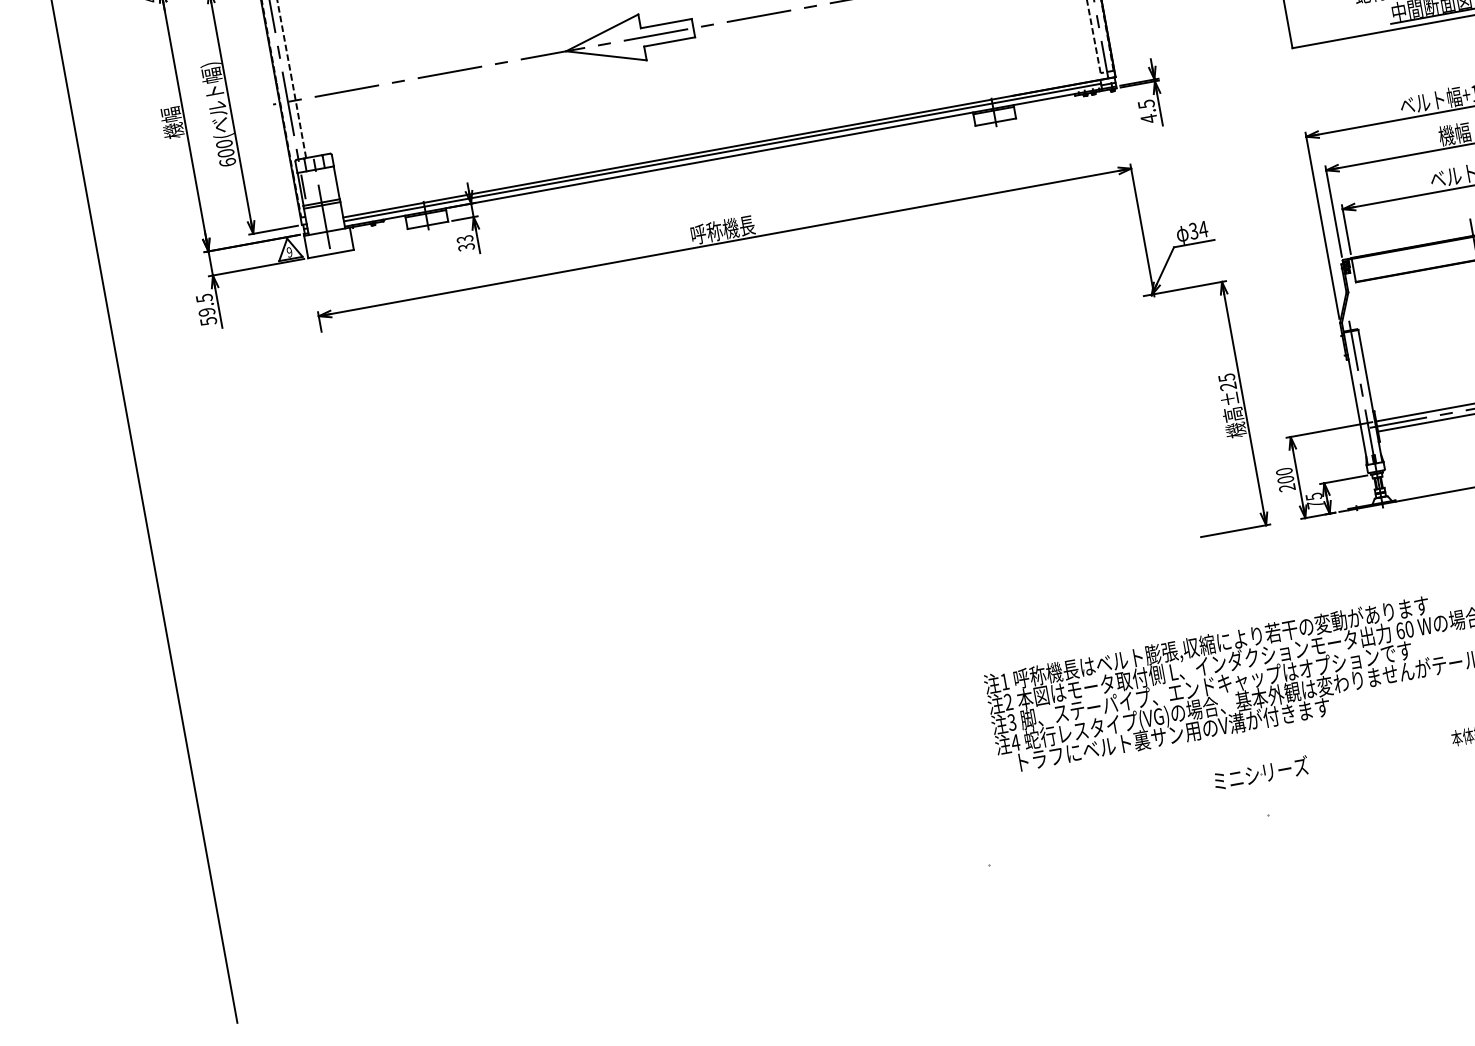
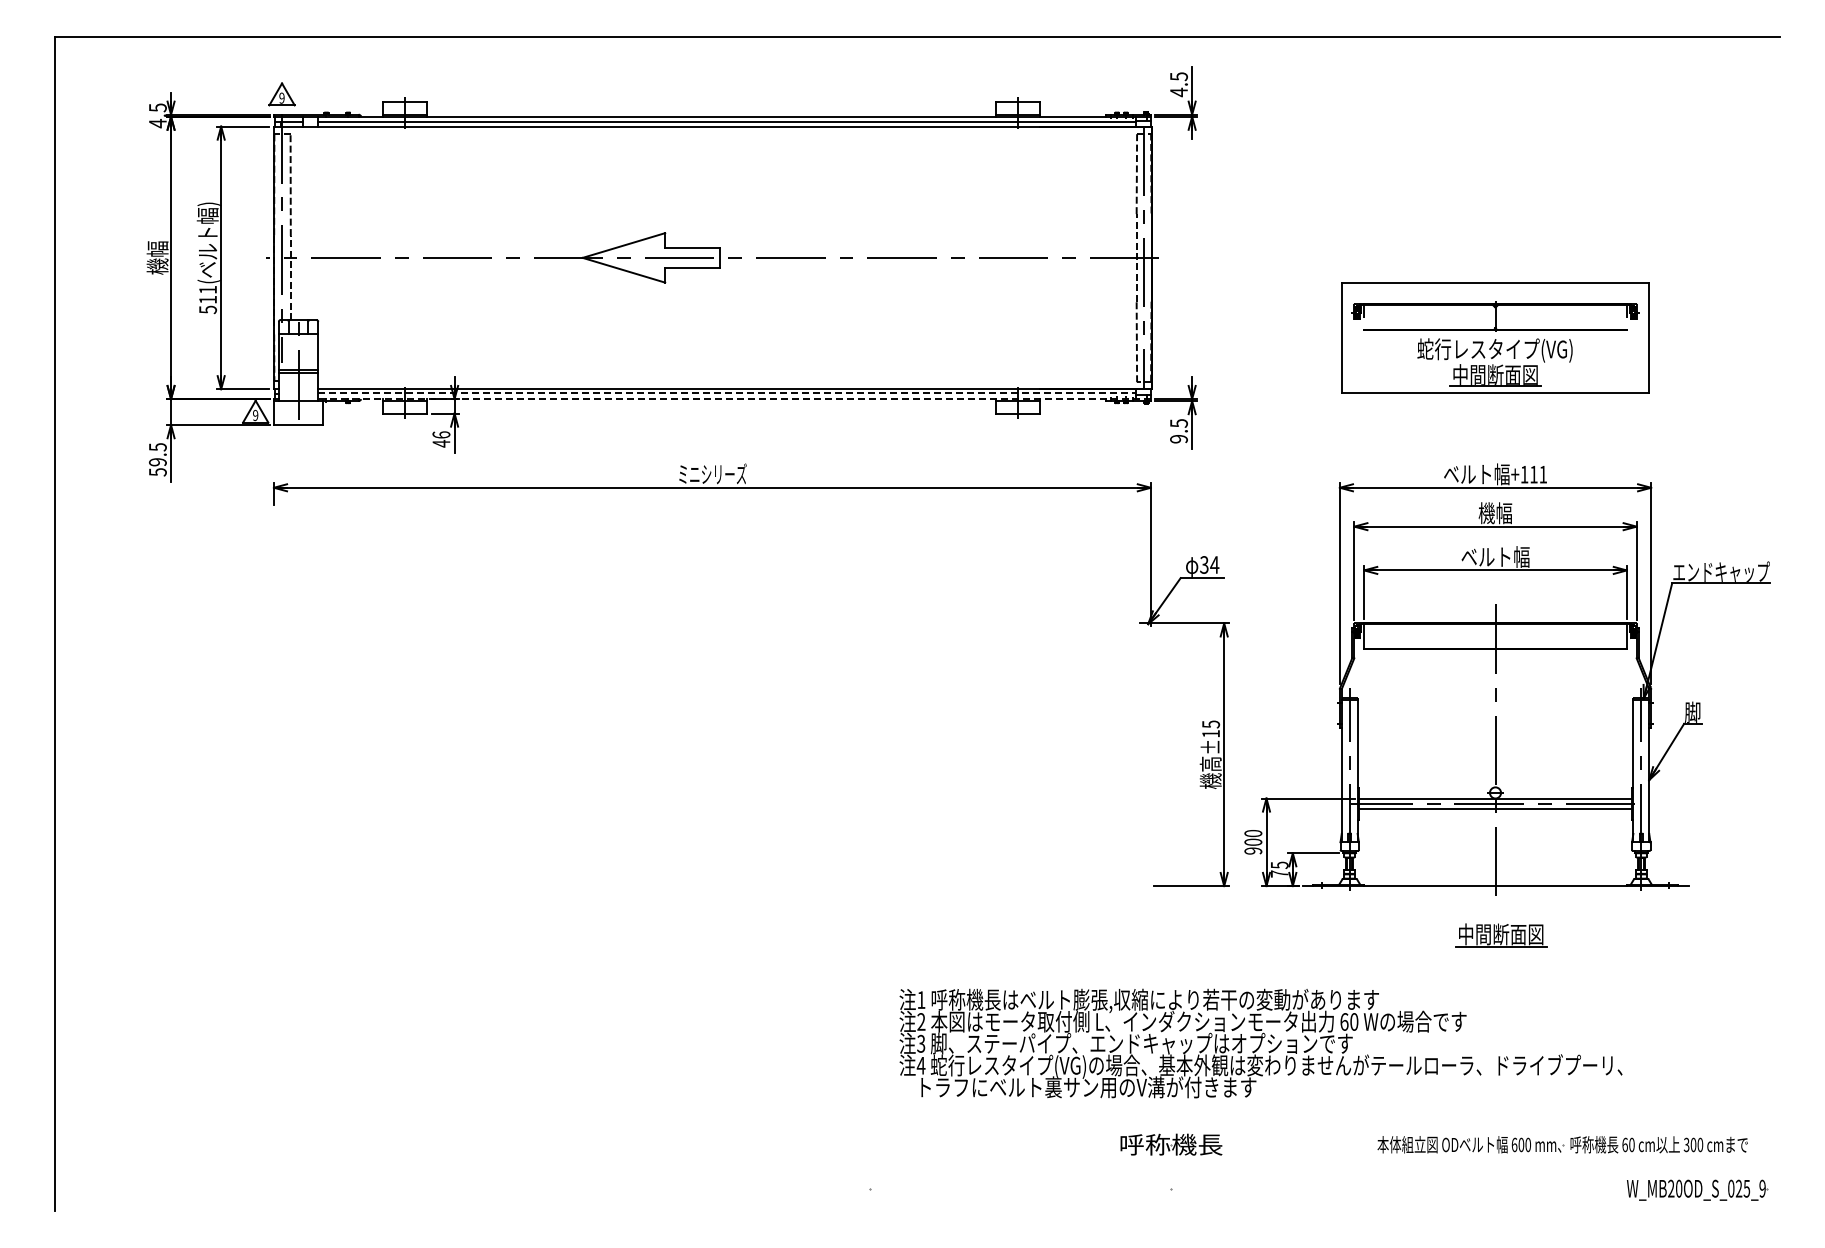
text: (1148, 118) -> (1178, 438), 4.5 -> 9.5
line: (722, 152) -> (726, 393), solid -> dashed
text: (225, 153) -> (207, 299), 600( -> 511(
line: (730, 156) -> (734, 399), solid -> dashed
text: (722, 230) -> (712, 474), 呼称機長 -> ミニシリーズ
text: (465, 243) -> (441, 439), 33 -> 46
text: (1227, 386) -> (1210, 733), ±25 -> ±15
text: (1287, 487) -> (1253, 850), 200 -> 900
text: (1260, 773) -> (1171, 1144), ミニシリーズ -> 呼称機長

